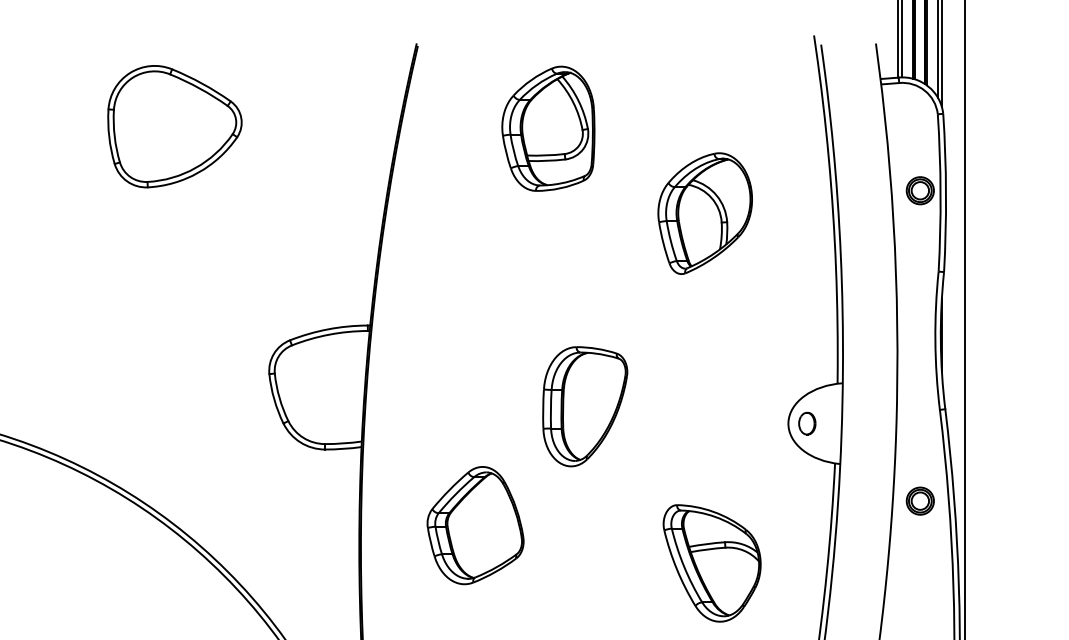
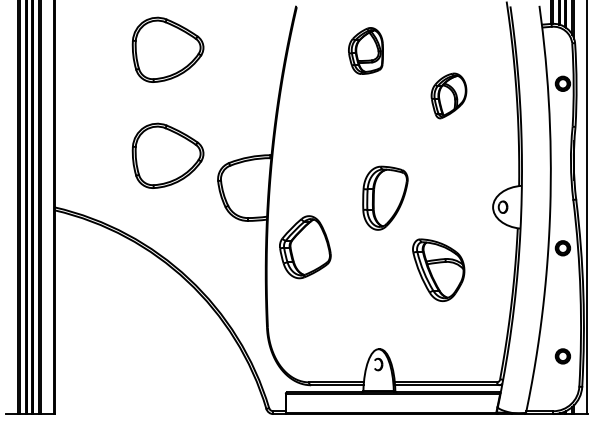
part: (547, 127) -> (365, 50), size x0.7
part: (704, 212) -> (448, 95), size x0.7
part: (173, 326) -> (167, 155), added
part: (475, 526) -> (305, 247), moved
part: (711, 561) -> (438, 269), moved

